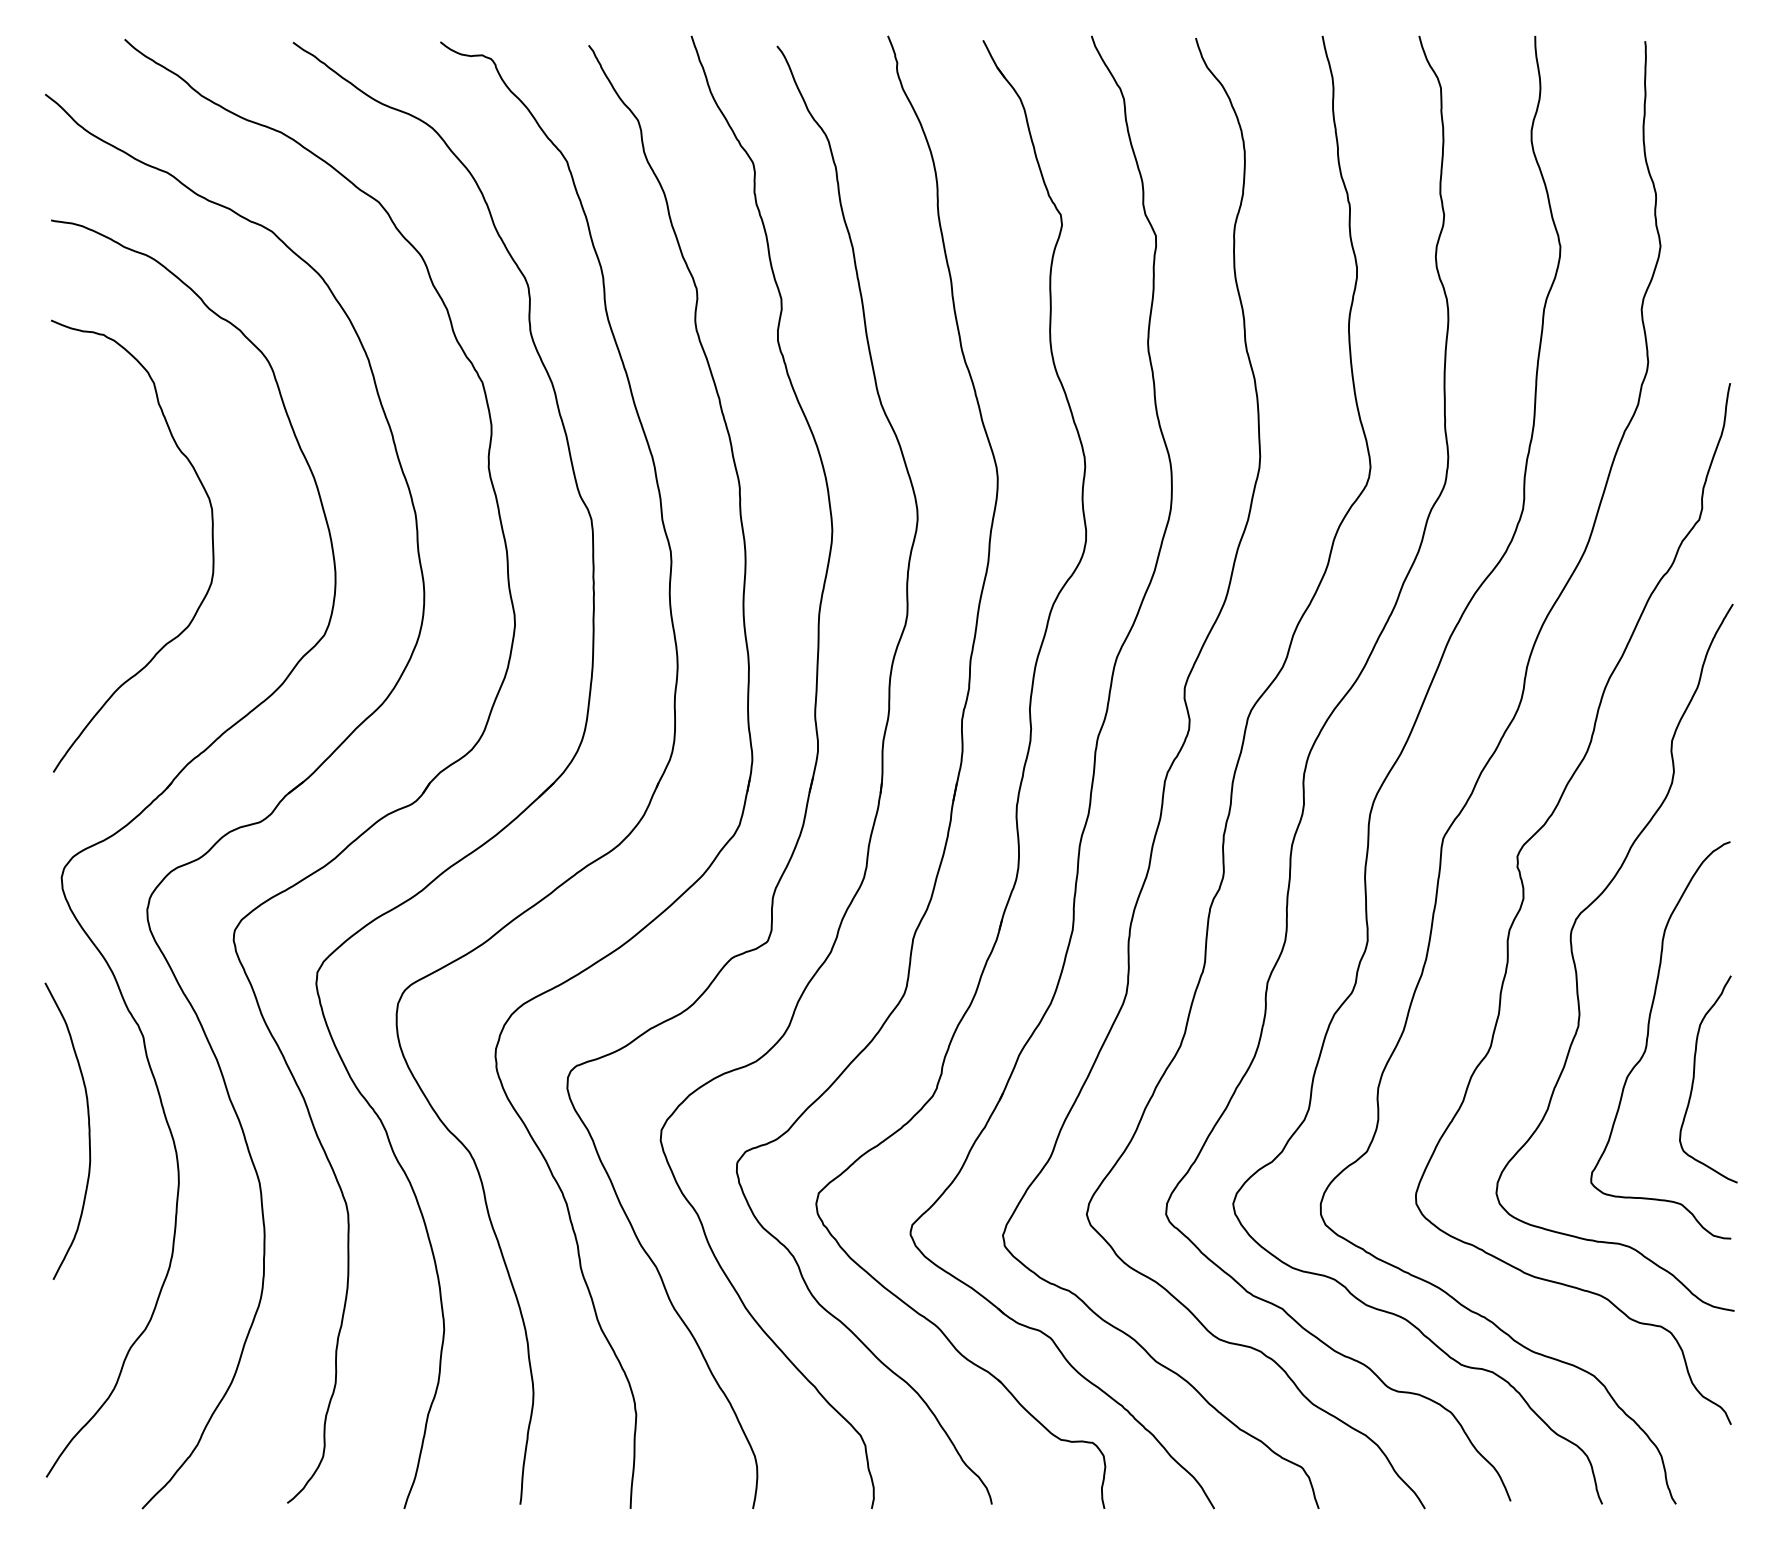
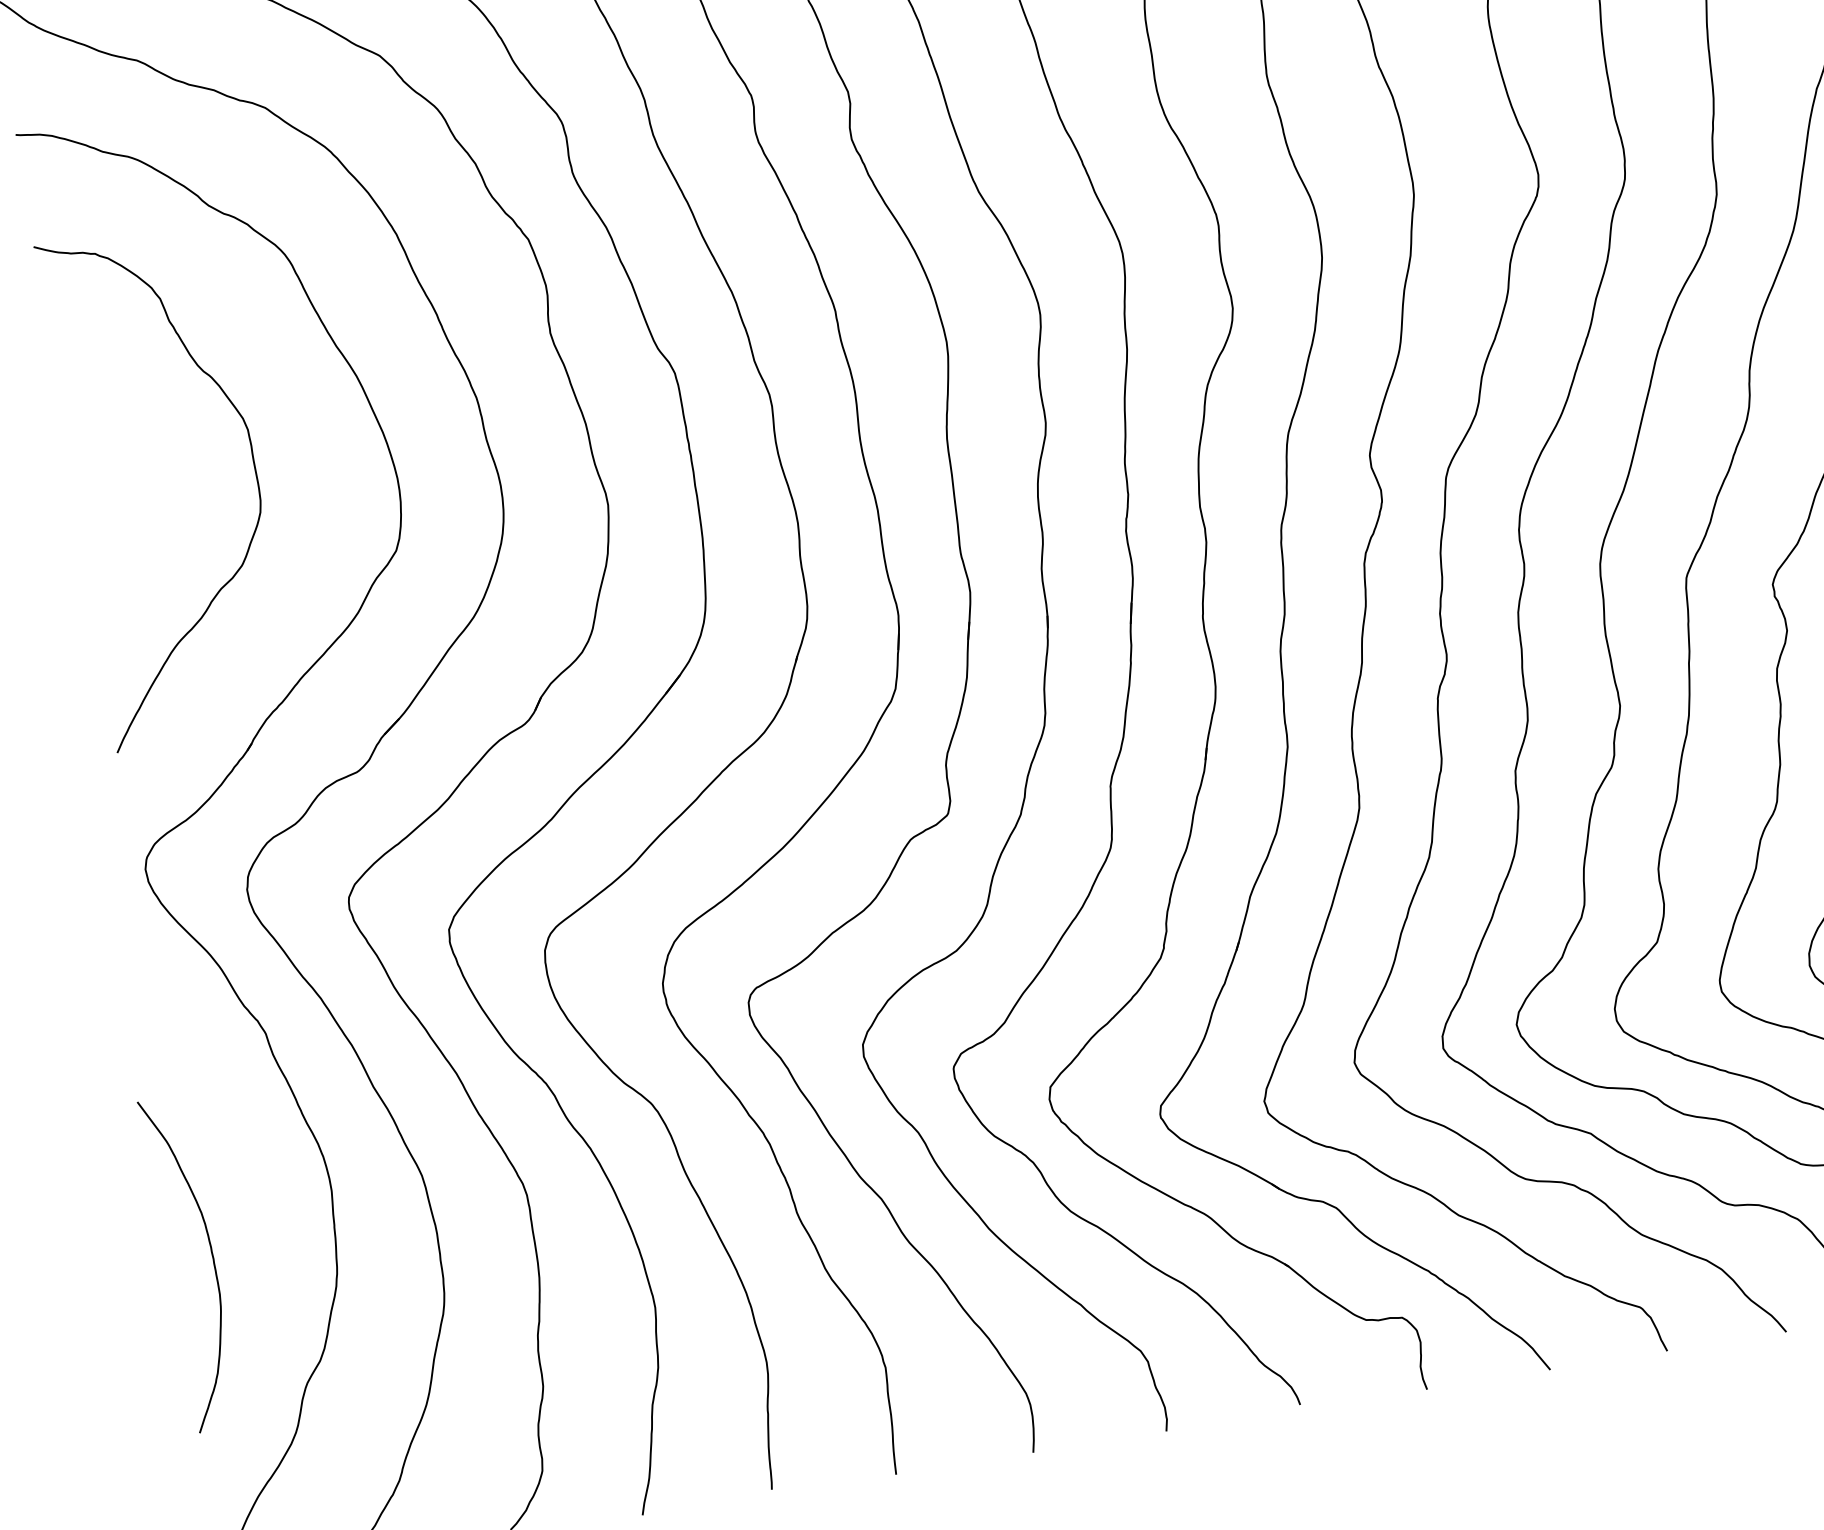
curve: (88, 1130) -> (212, 1259), moved

